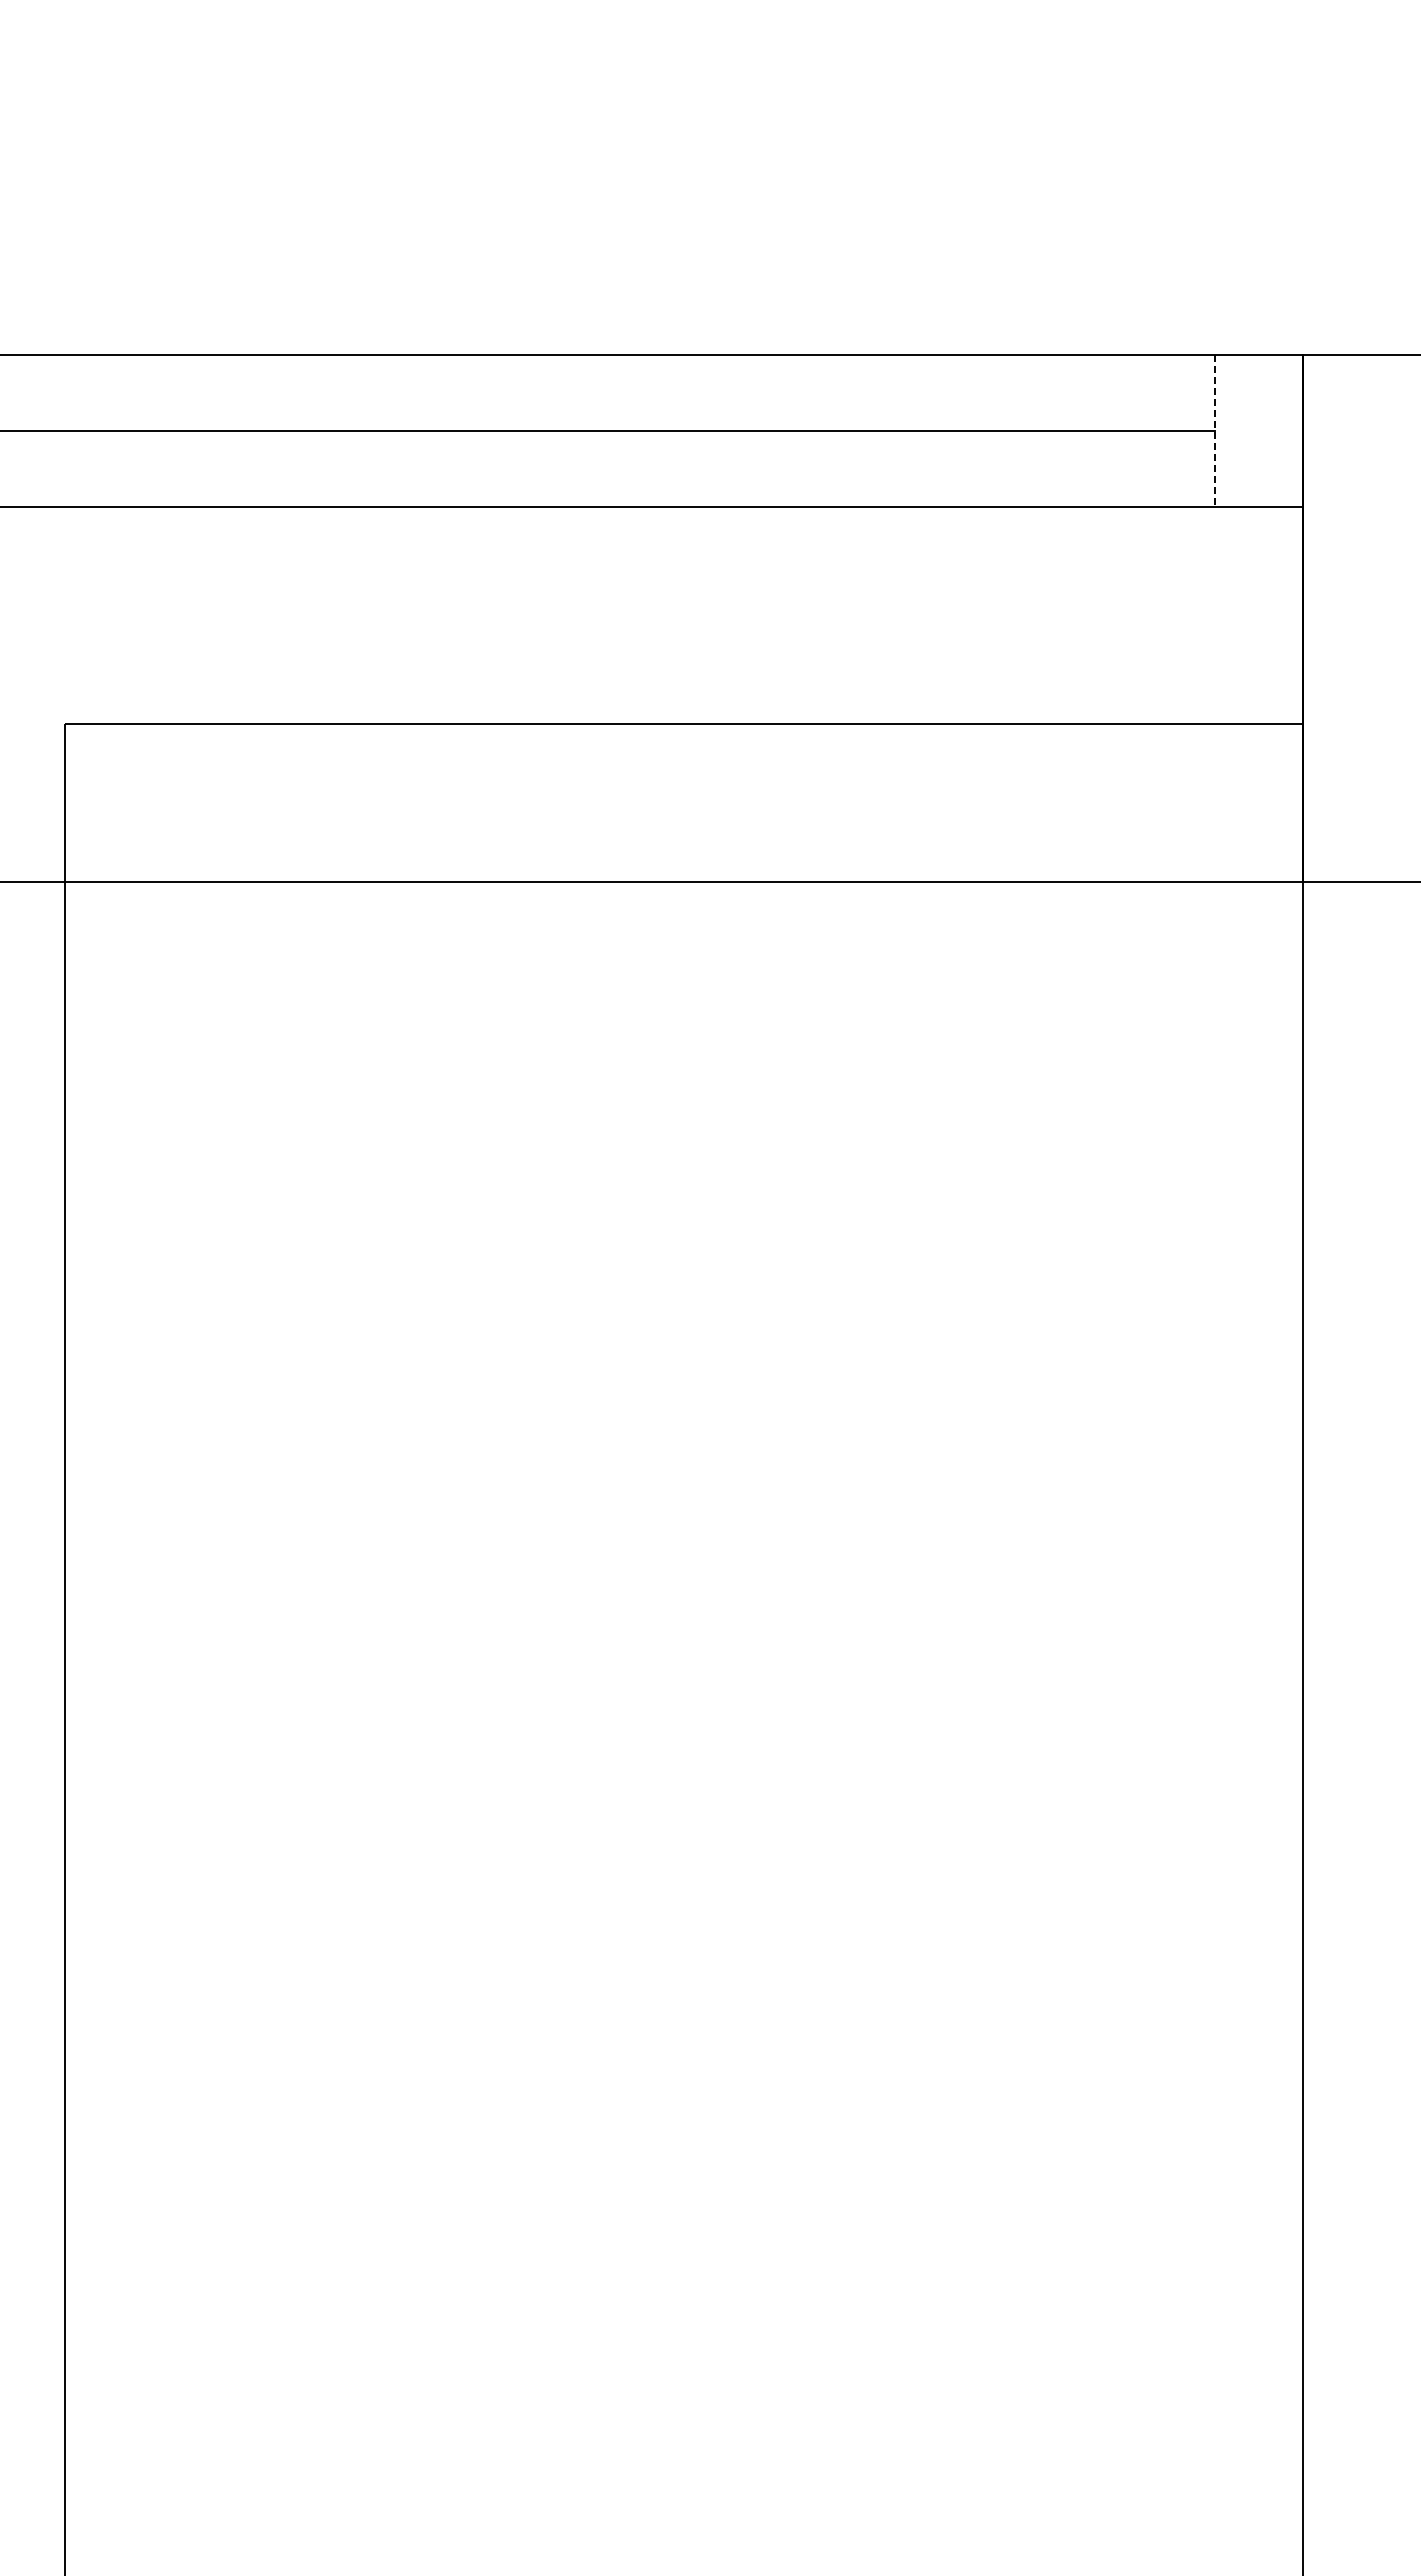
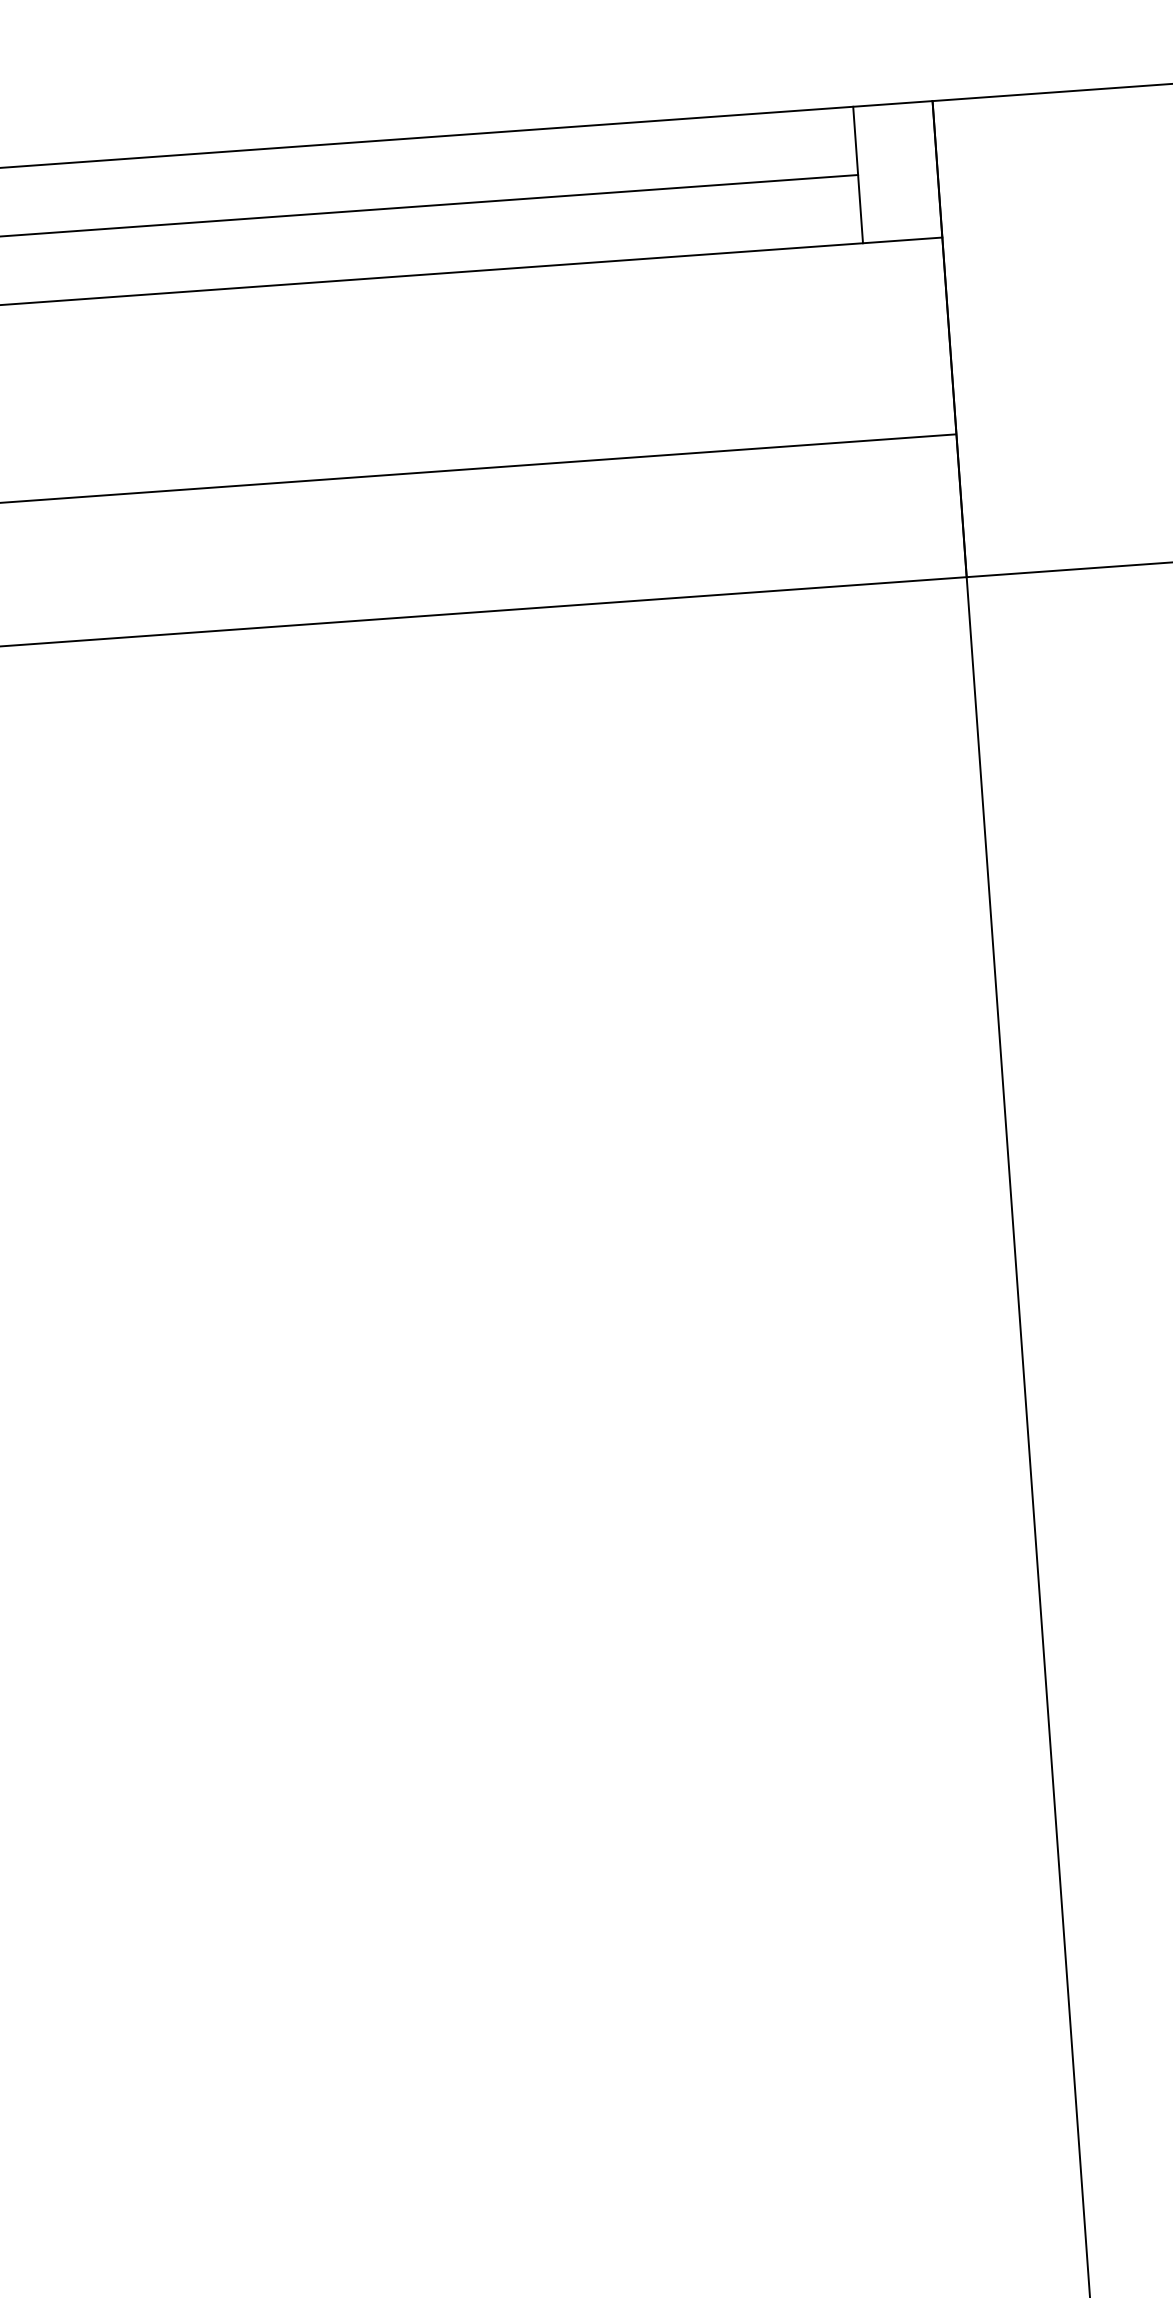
line: (1215, 431) -> (858, 175), dashed -> solid

